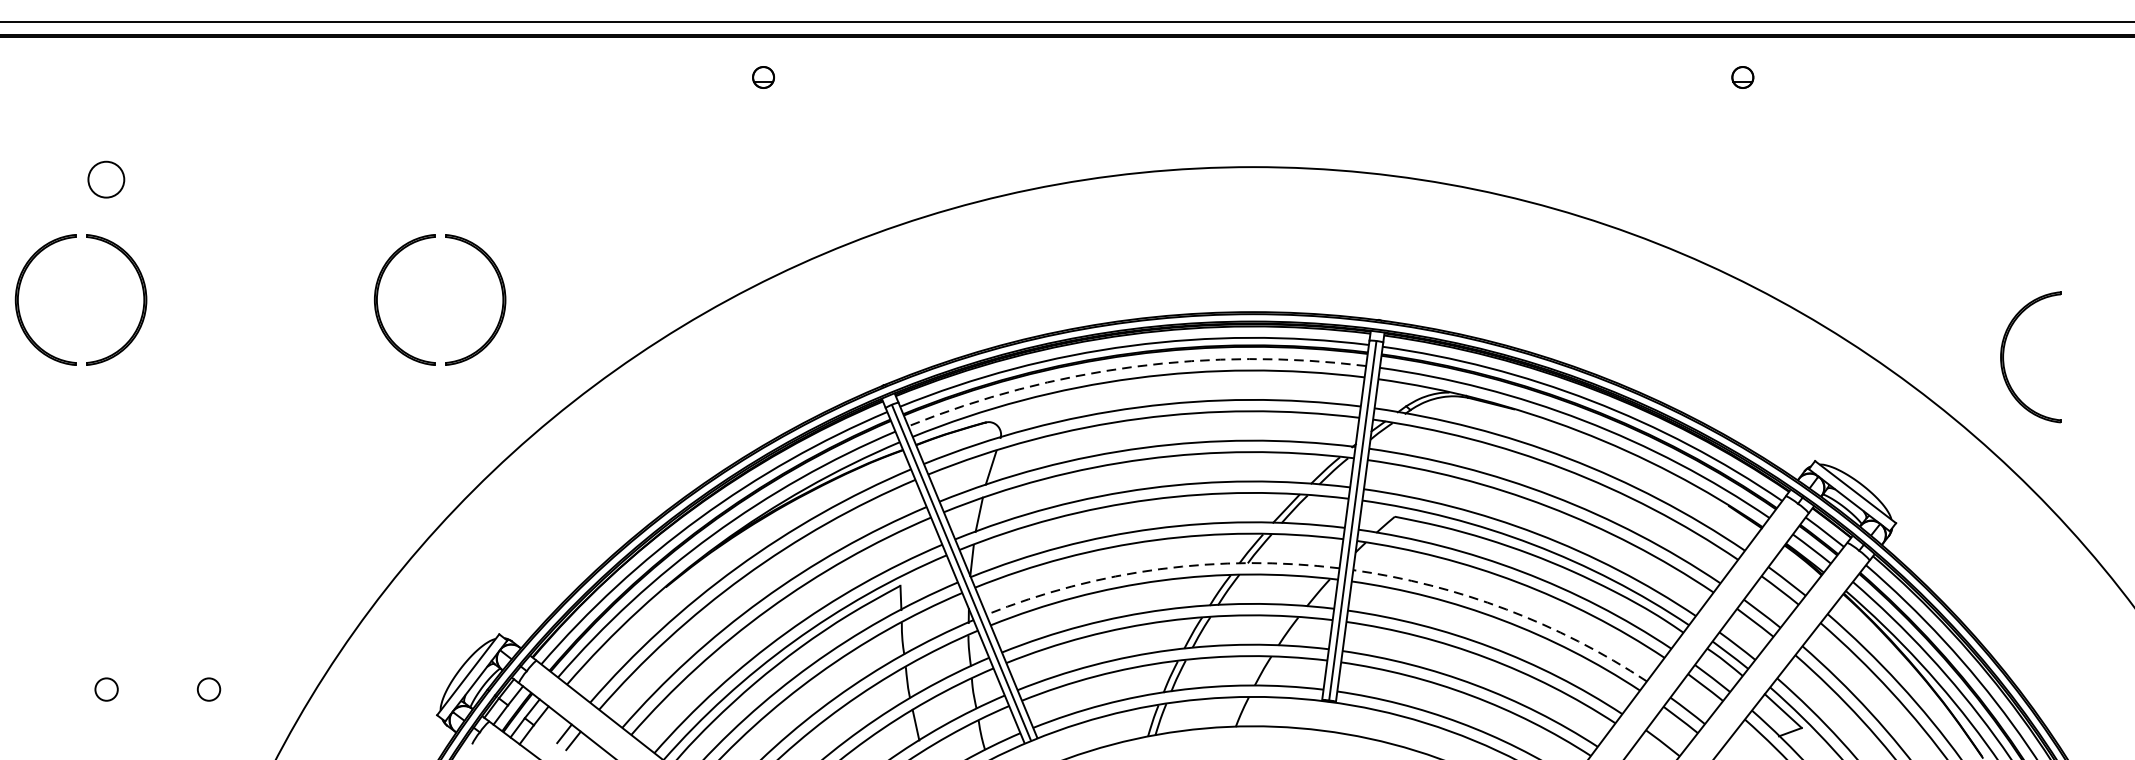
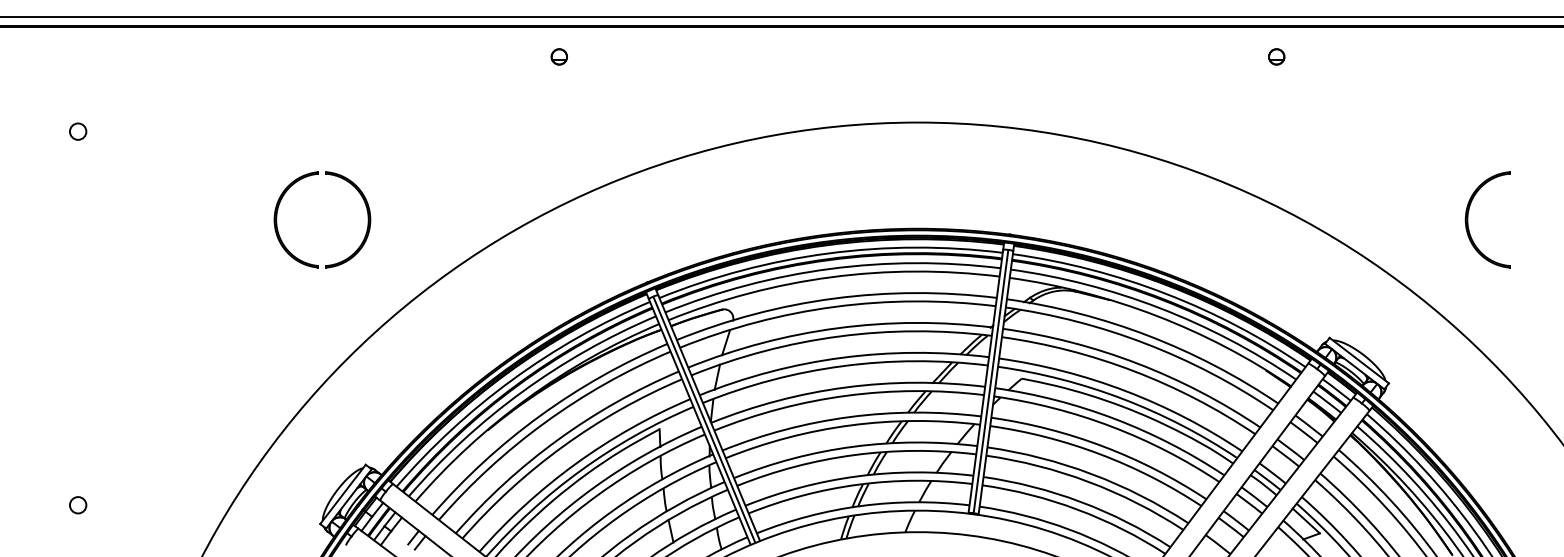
circle: (107, 179) -> (78, 131), size x0.62
part: (101, 242) -> (74, 177), removed
part: (2004, 356) -> (1468, 219), moved
arc: (1133, 366) -> (830, 268), dashed -> solid
arc: (1159, 569) -> (849, 417), dashed -> solid
arc: (1506, 609) -> (1103, 446), dashed -> solid
circle: (209, 689) -> (153, 505), removed

